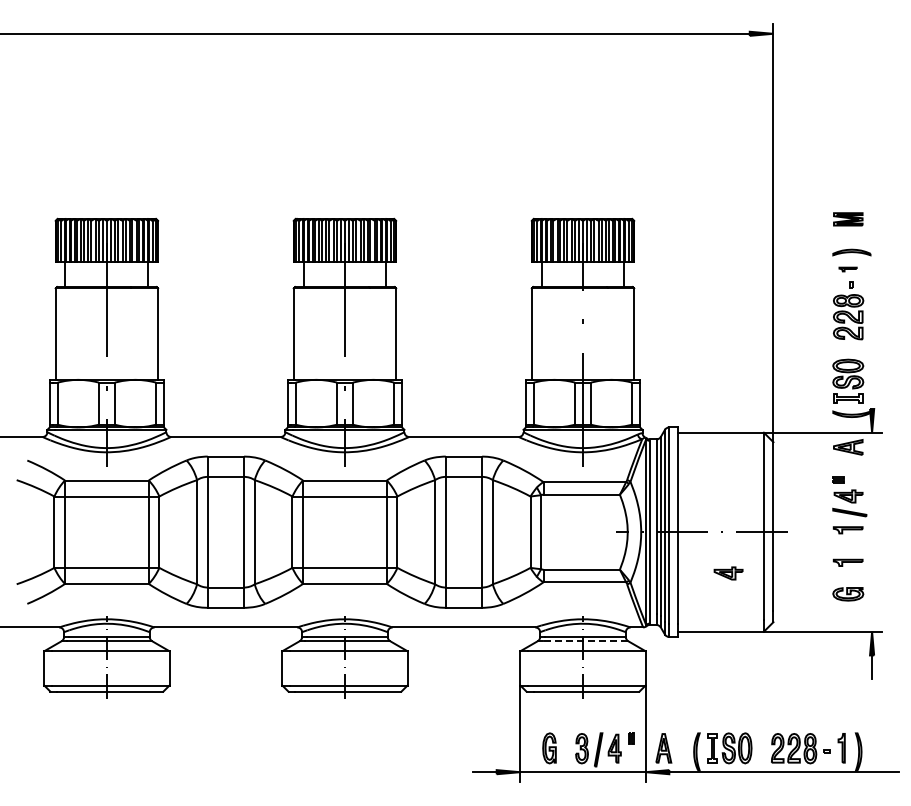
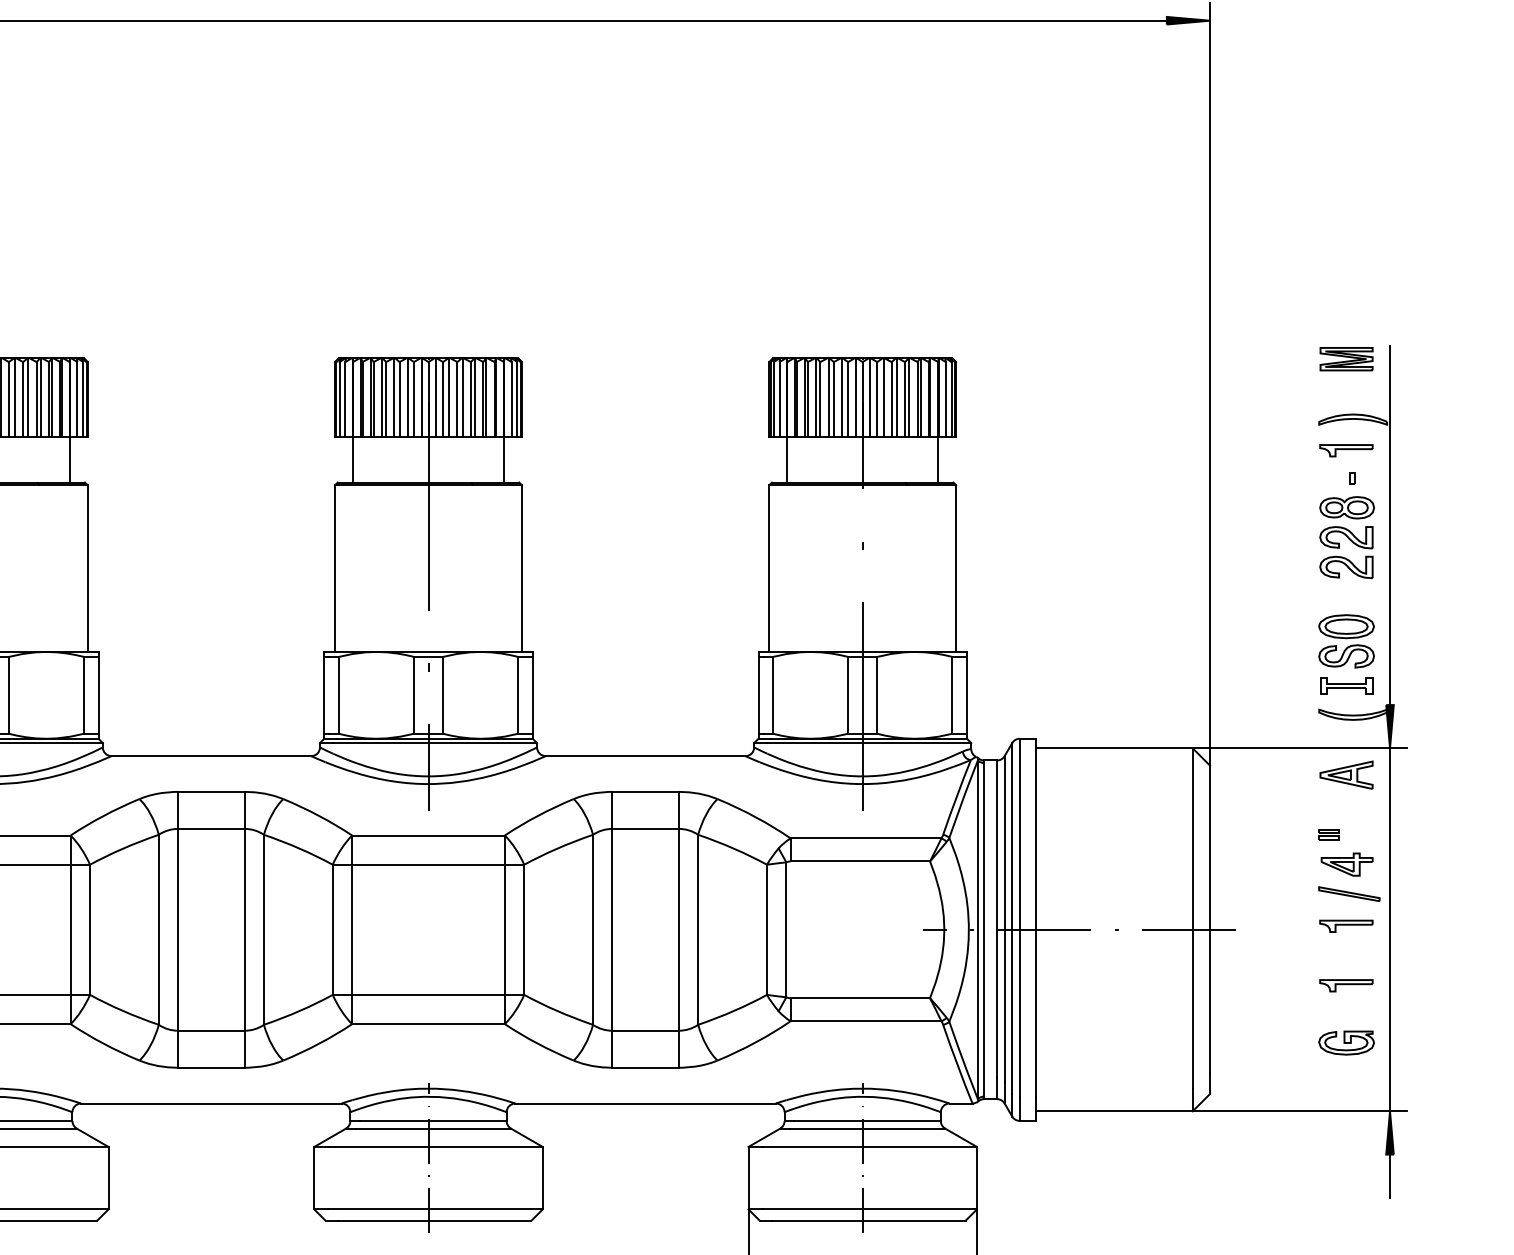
part: (847, 269) -> (1345, 450), size x1.67
line: (872, 310) -> (1390, 525), added
line: (872, 531) -> (1390, 928), added
part: (728, 573) -> (1128, 1005), removed
line: (585, 641) -> (867, 1129), dashed -> solid

